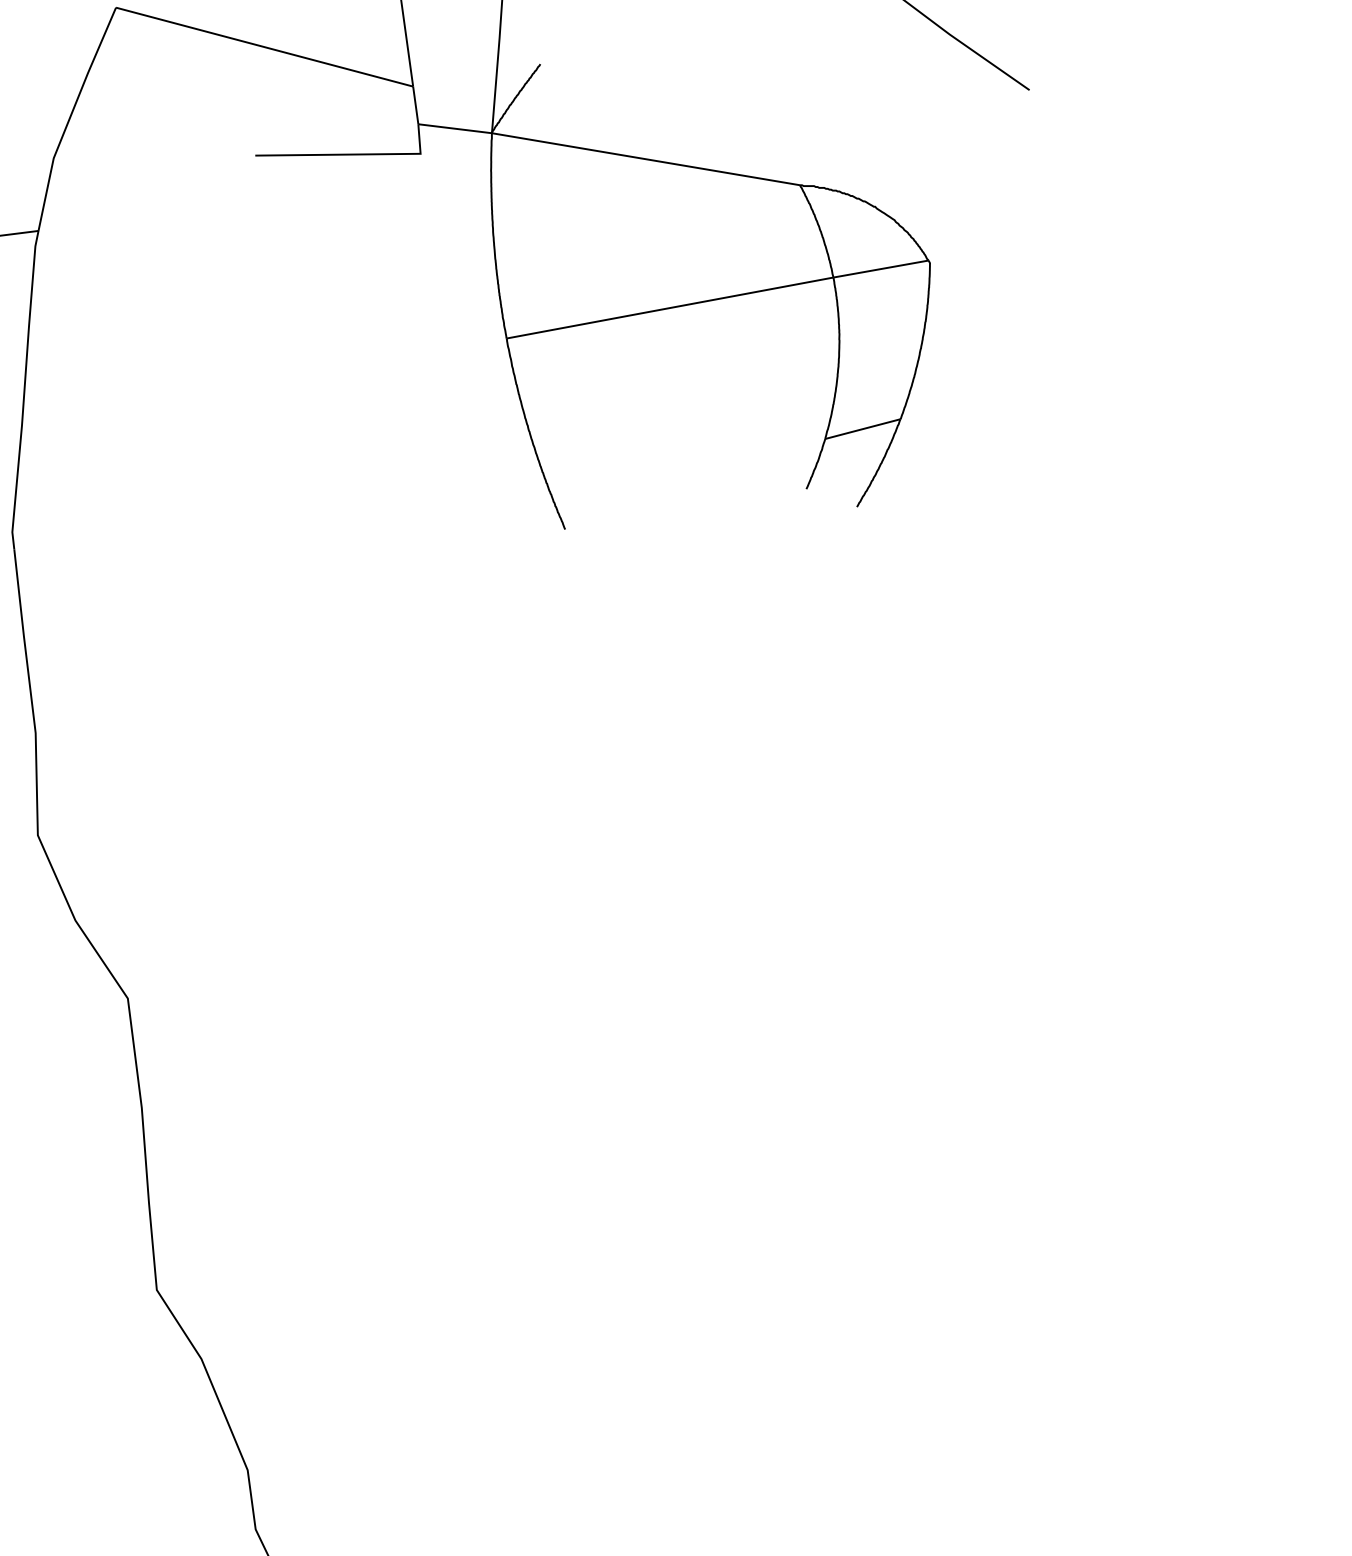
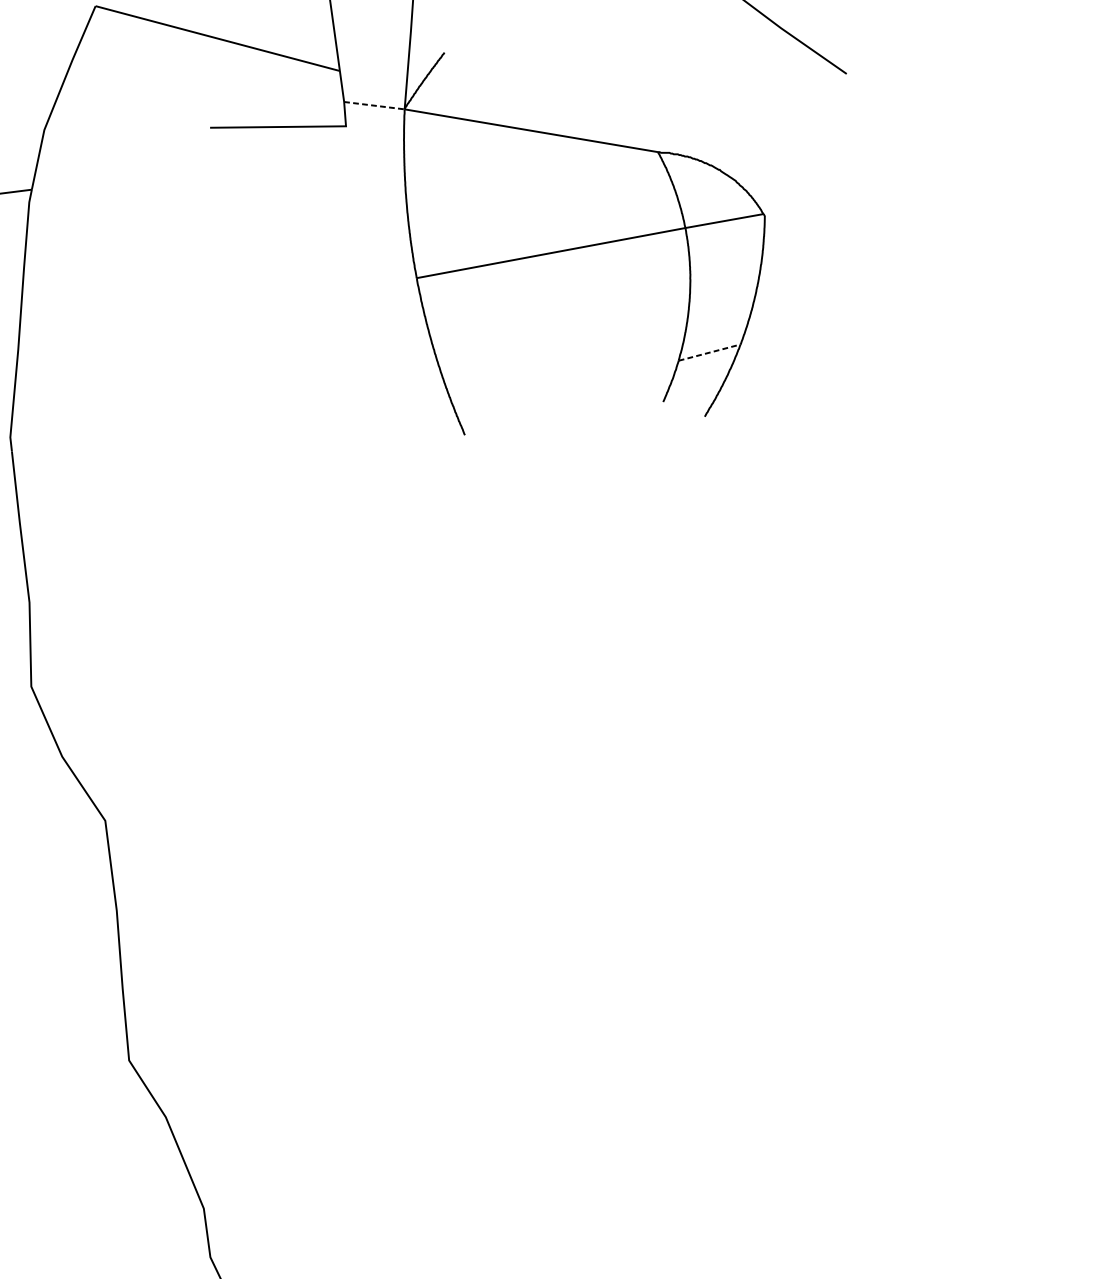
line: (455, 128) -> (374, 105), solid -> dashed
line: (862, 429) -> (709, 352), solid -> dashed

